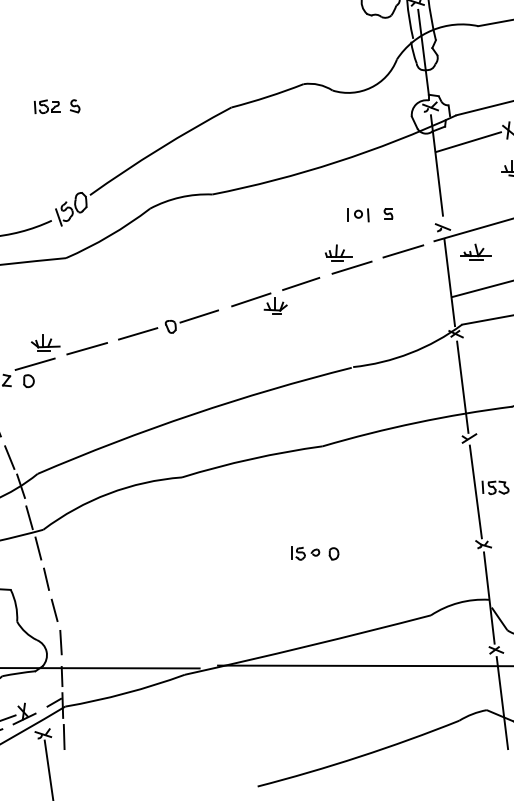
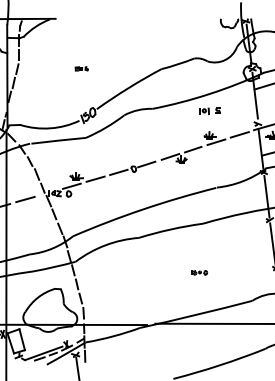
part: (56, 106) -> (81, 68), size x0.6
part: (369, 213) -> (209, 110), moved
part: (314, 553) -> (199, 272), size x0.7

